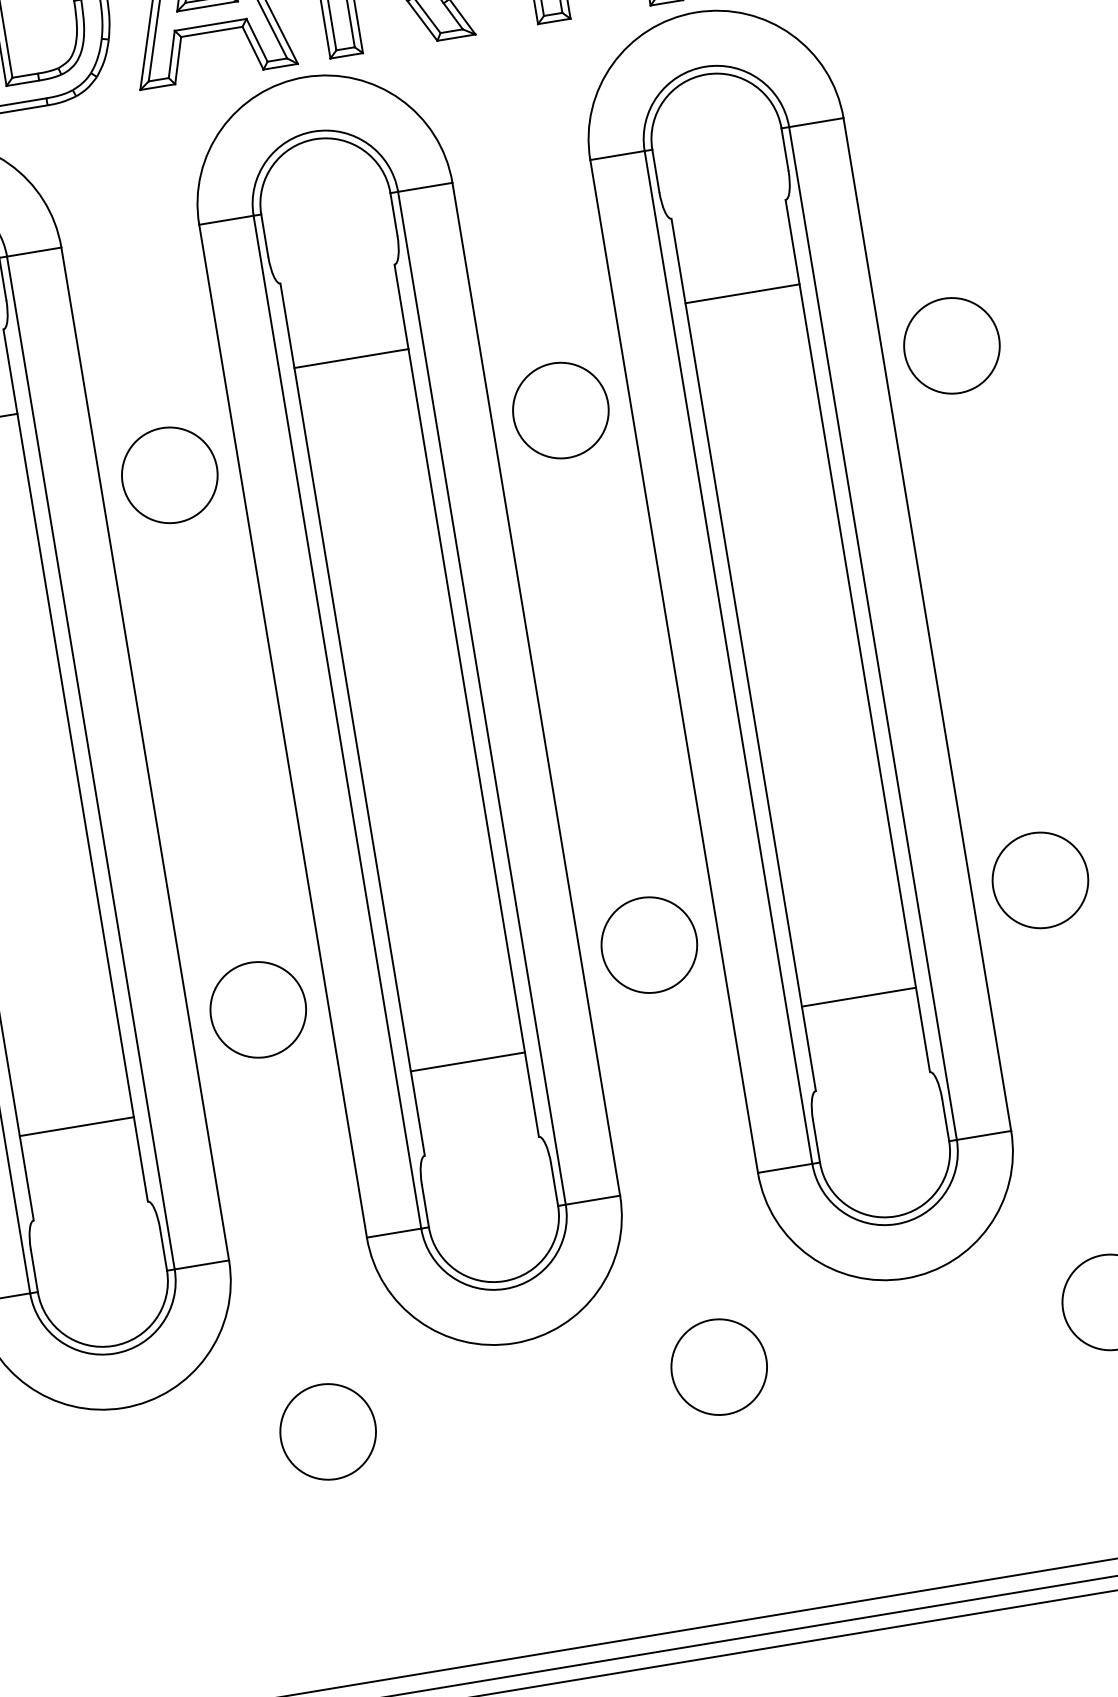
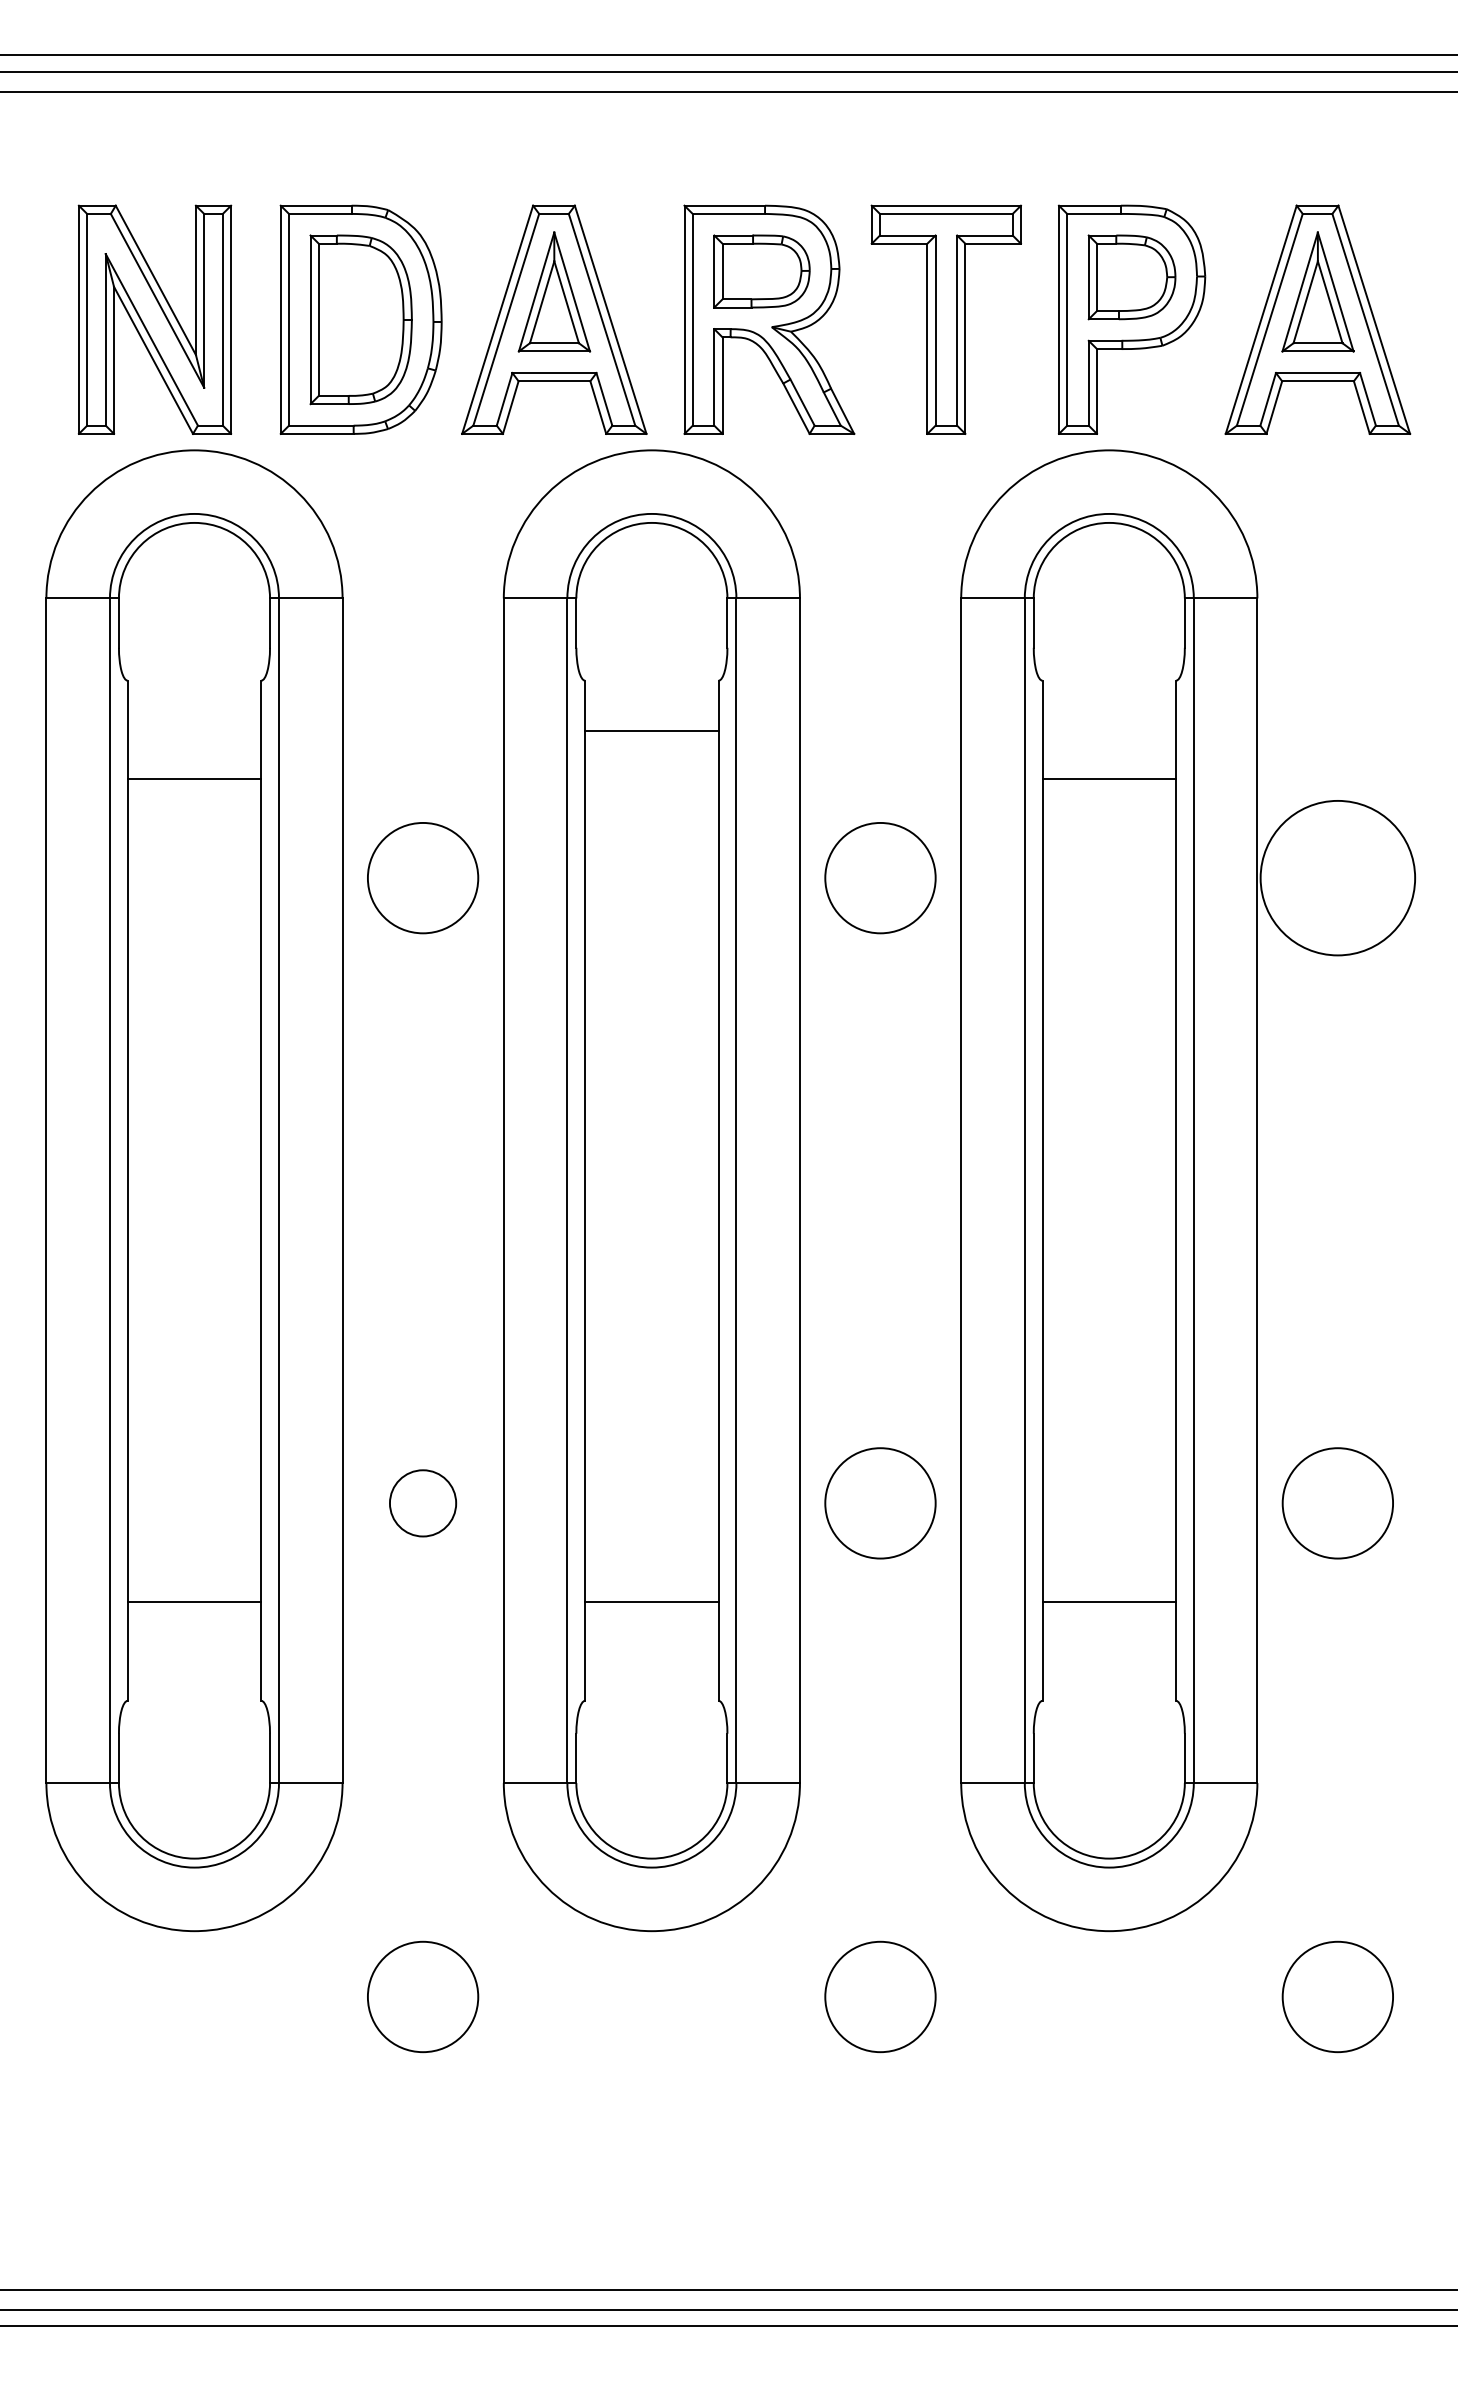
circle: (951, 345) -> (1337, 877), size x1.4
line: (351, 358) -> (651, 731), moved
circle: (257, 1010) -> (422, 1503), size x0.6

